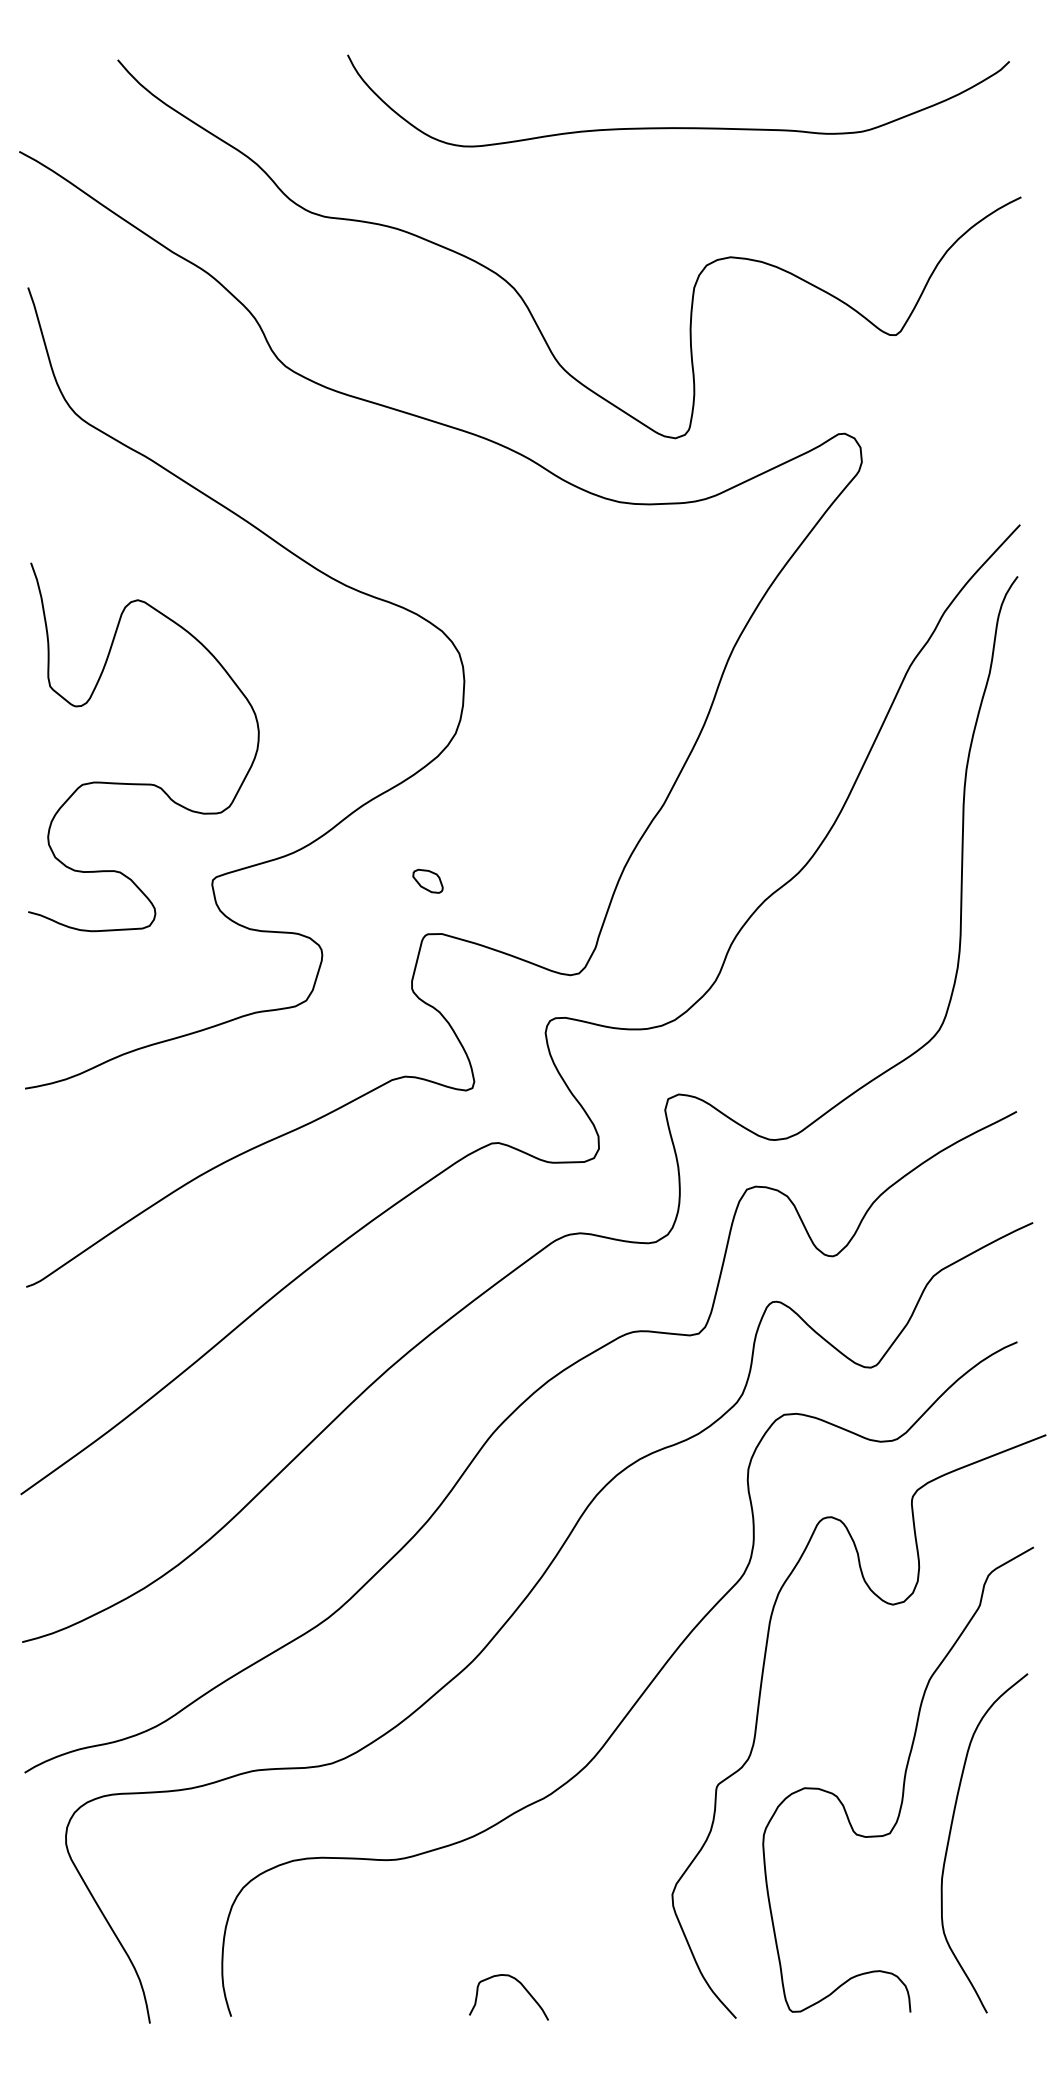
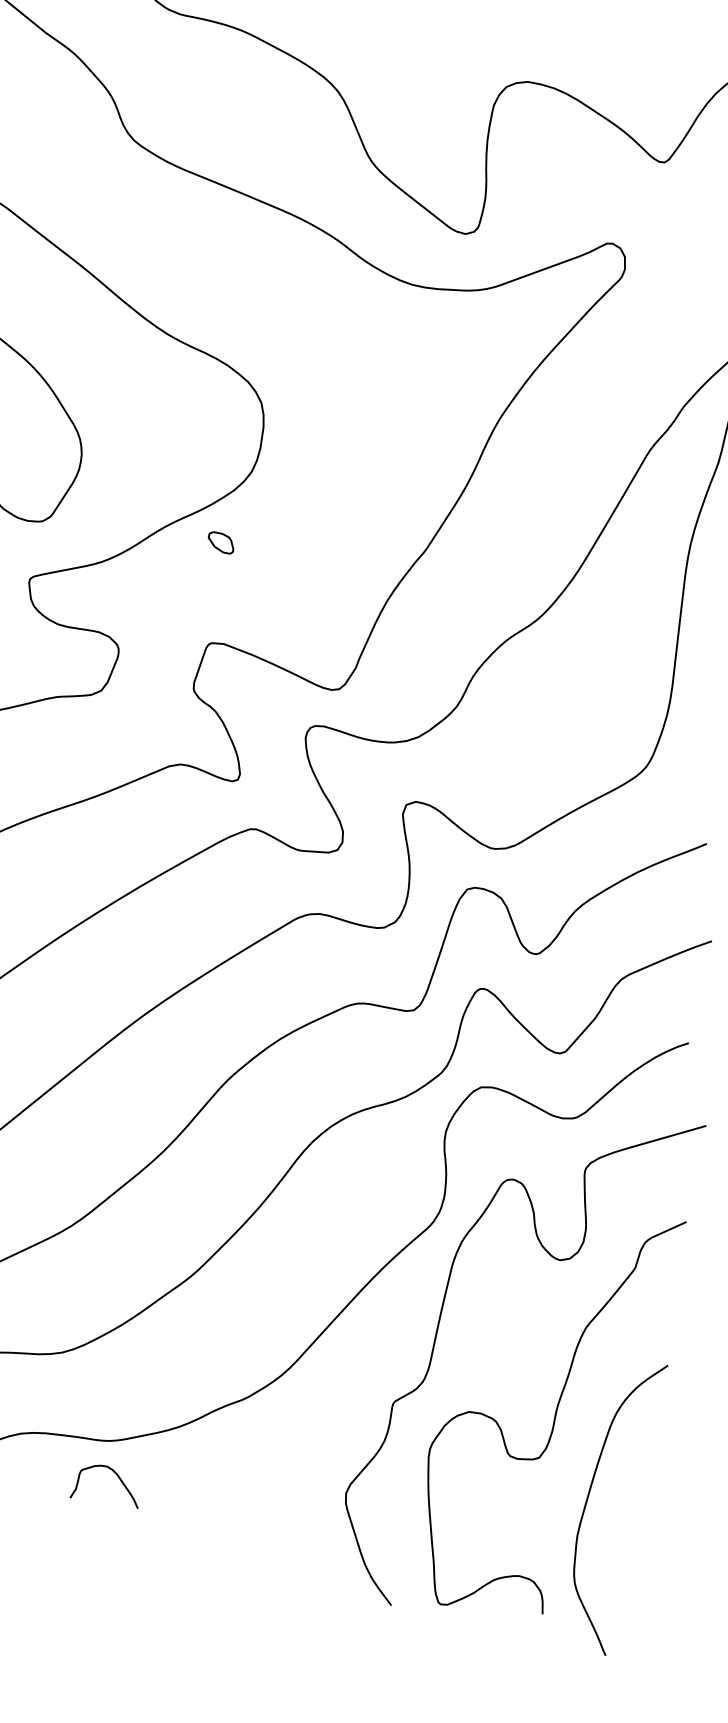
part: (427, 880) -> (220, 542), moved
curve: (950, 1836) -> (588, 1499), moved
curve: (523, 1988) -> (118, 1479), moved

